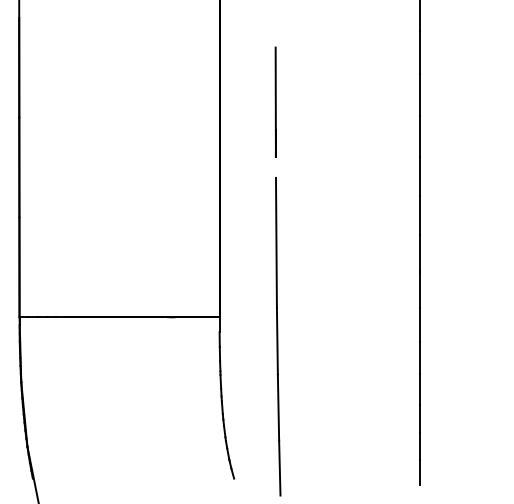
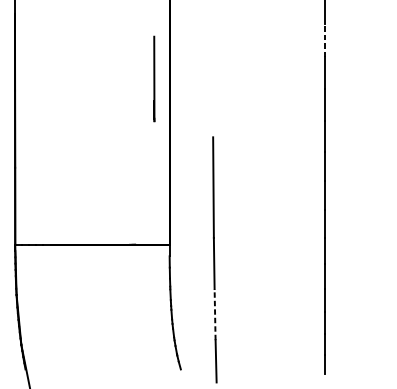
line: (420, 52) -> (324, 40), solid -> dashed
line: (275, 101) -> (154, 78), moved
line: (278, 407) -> (215, 314), solid -> dashed

